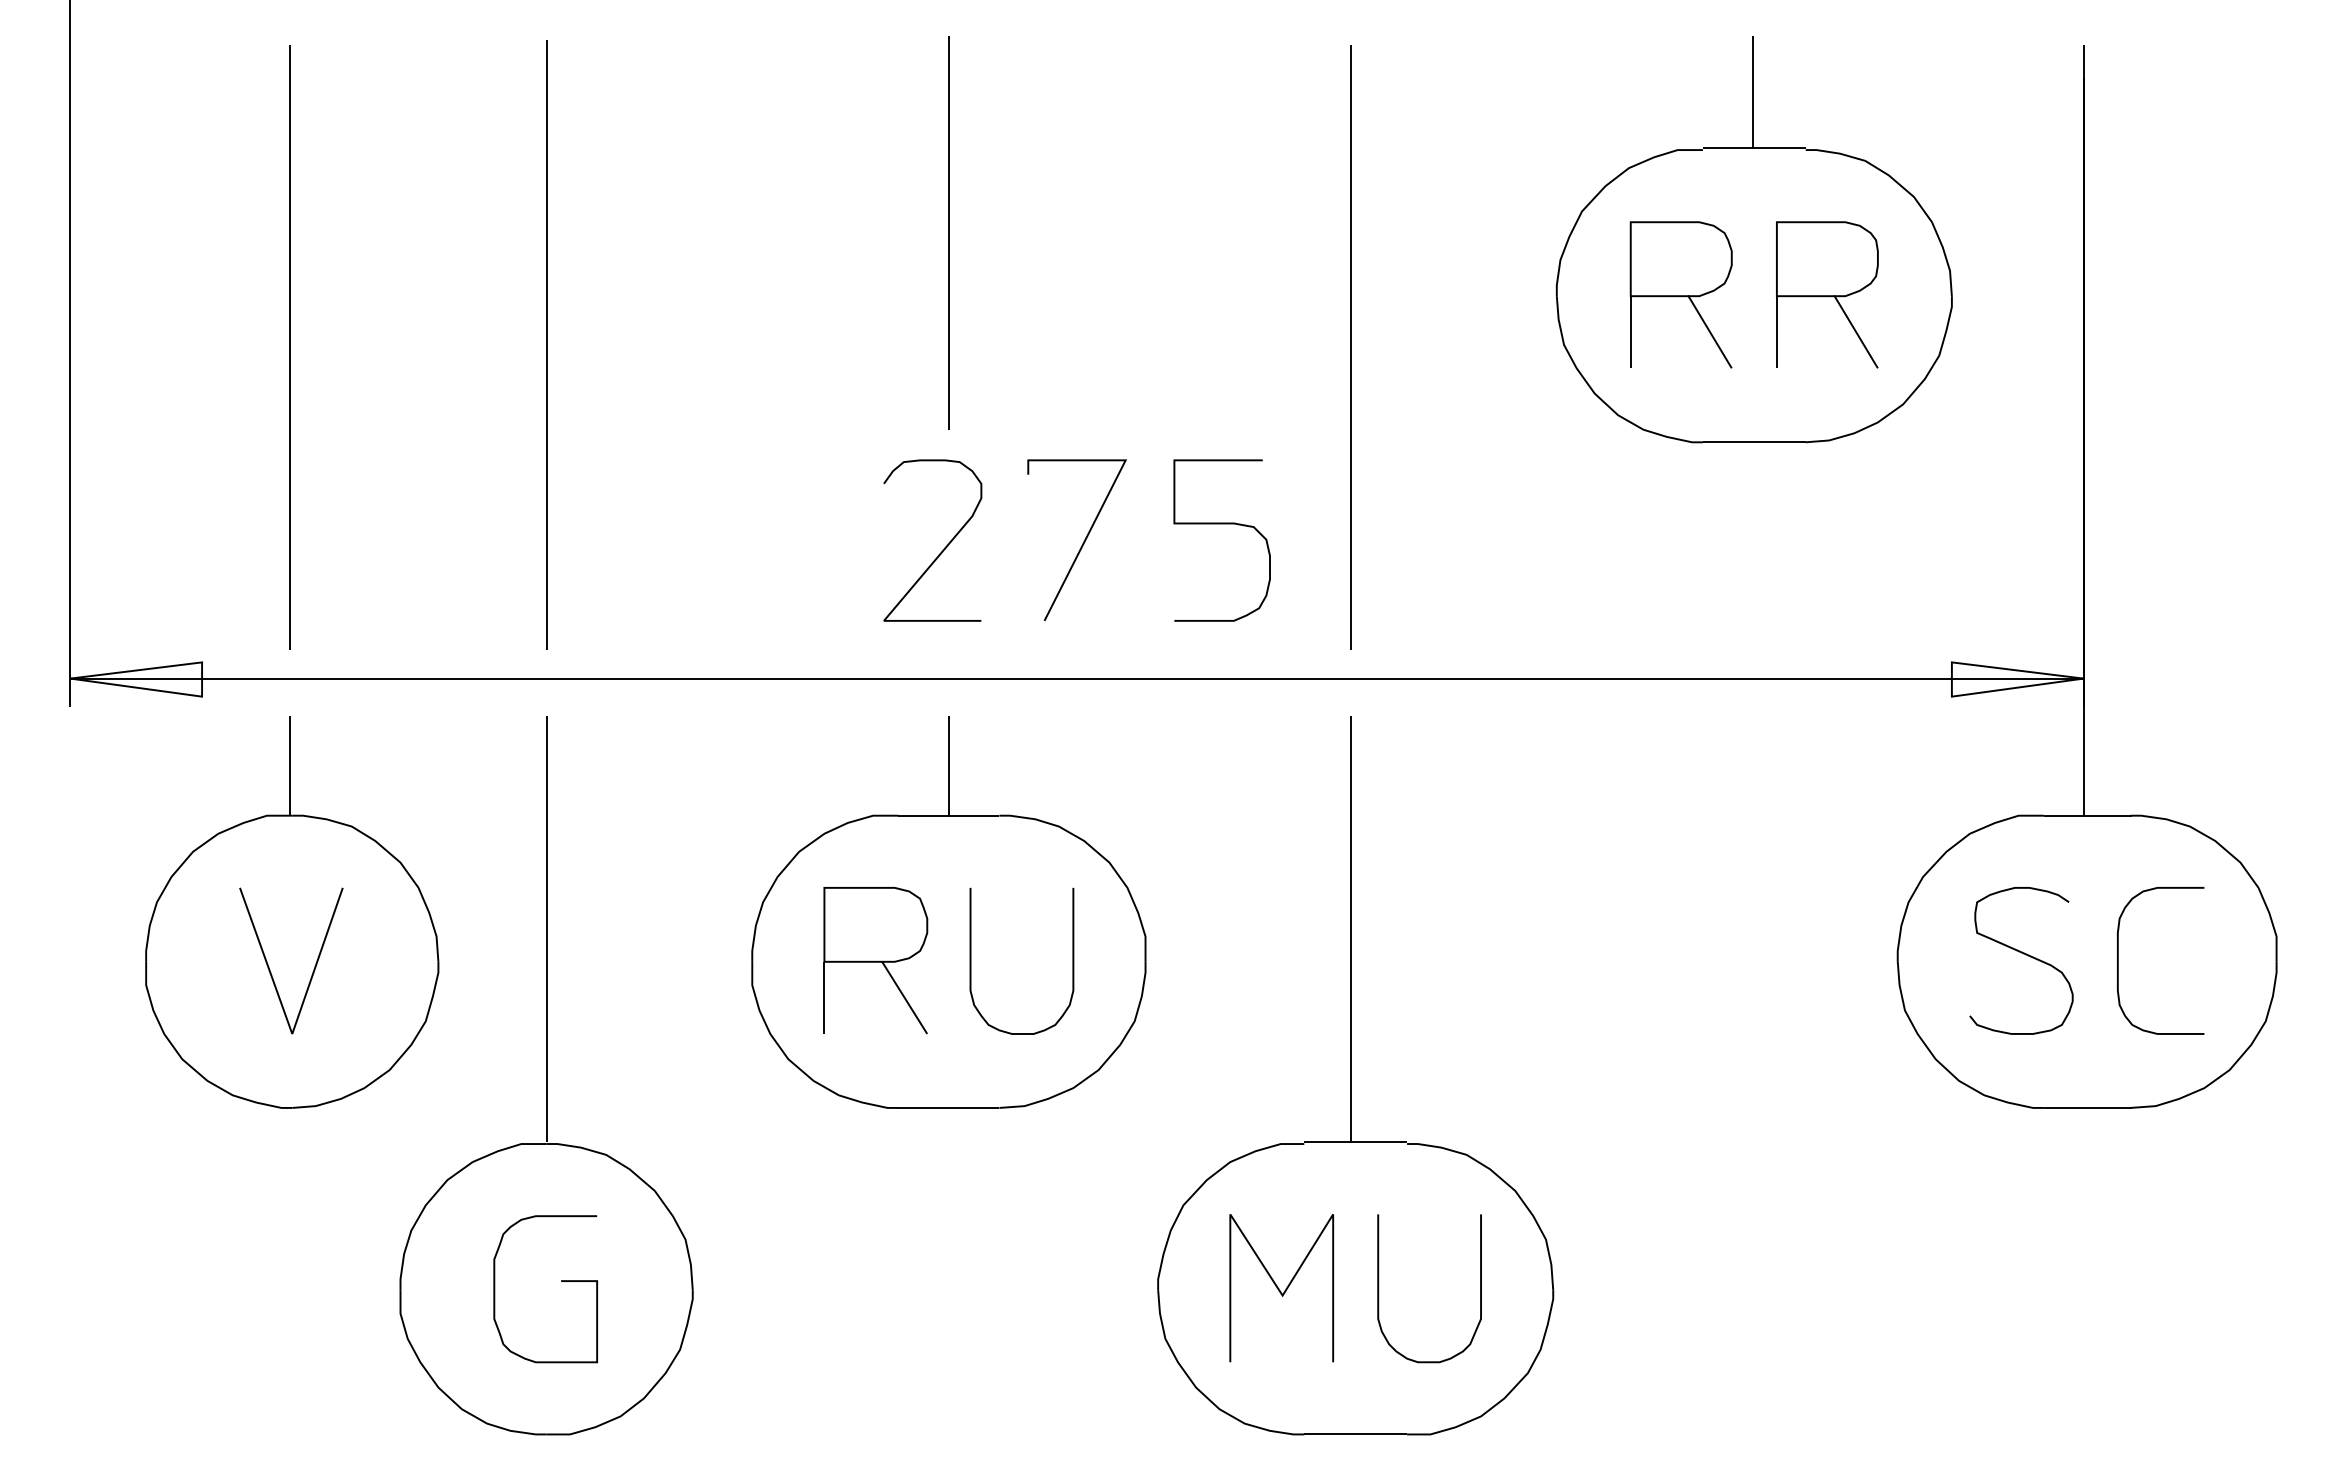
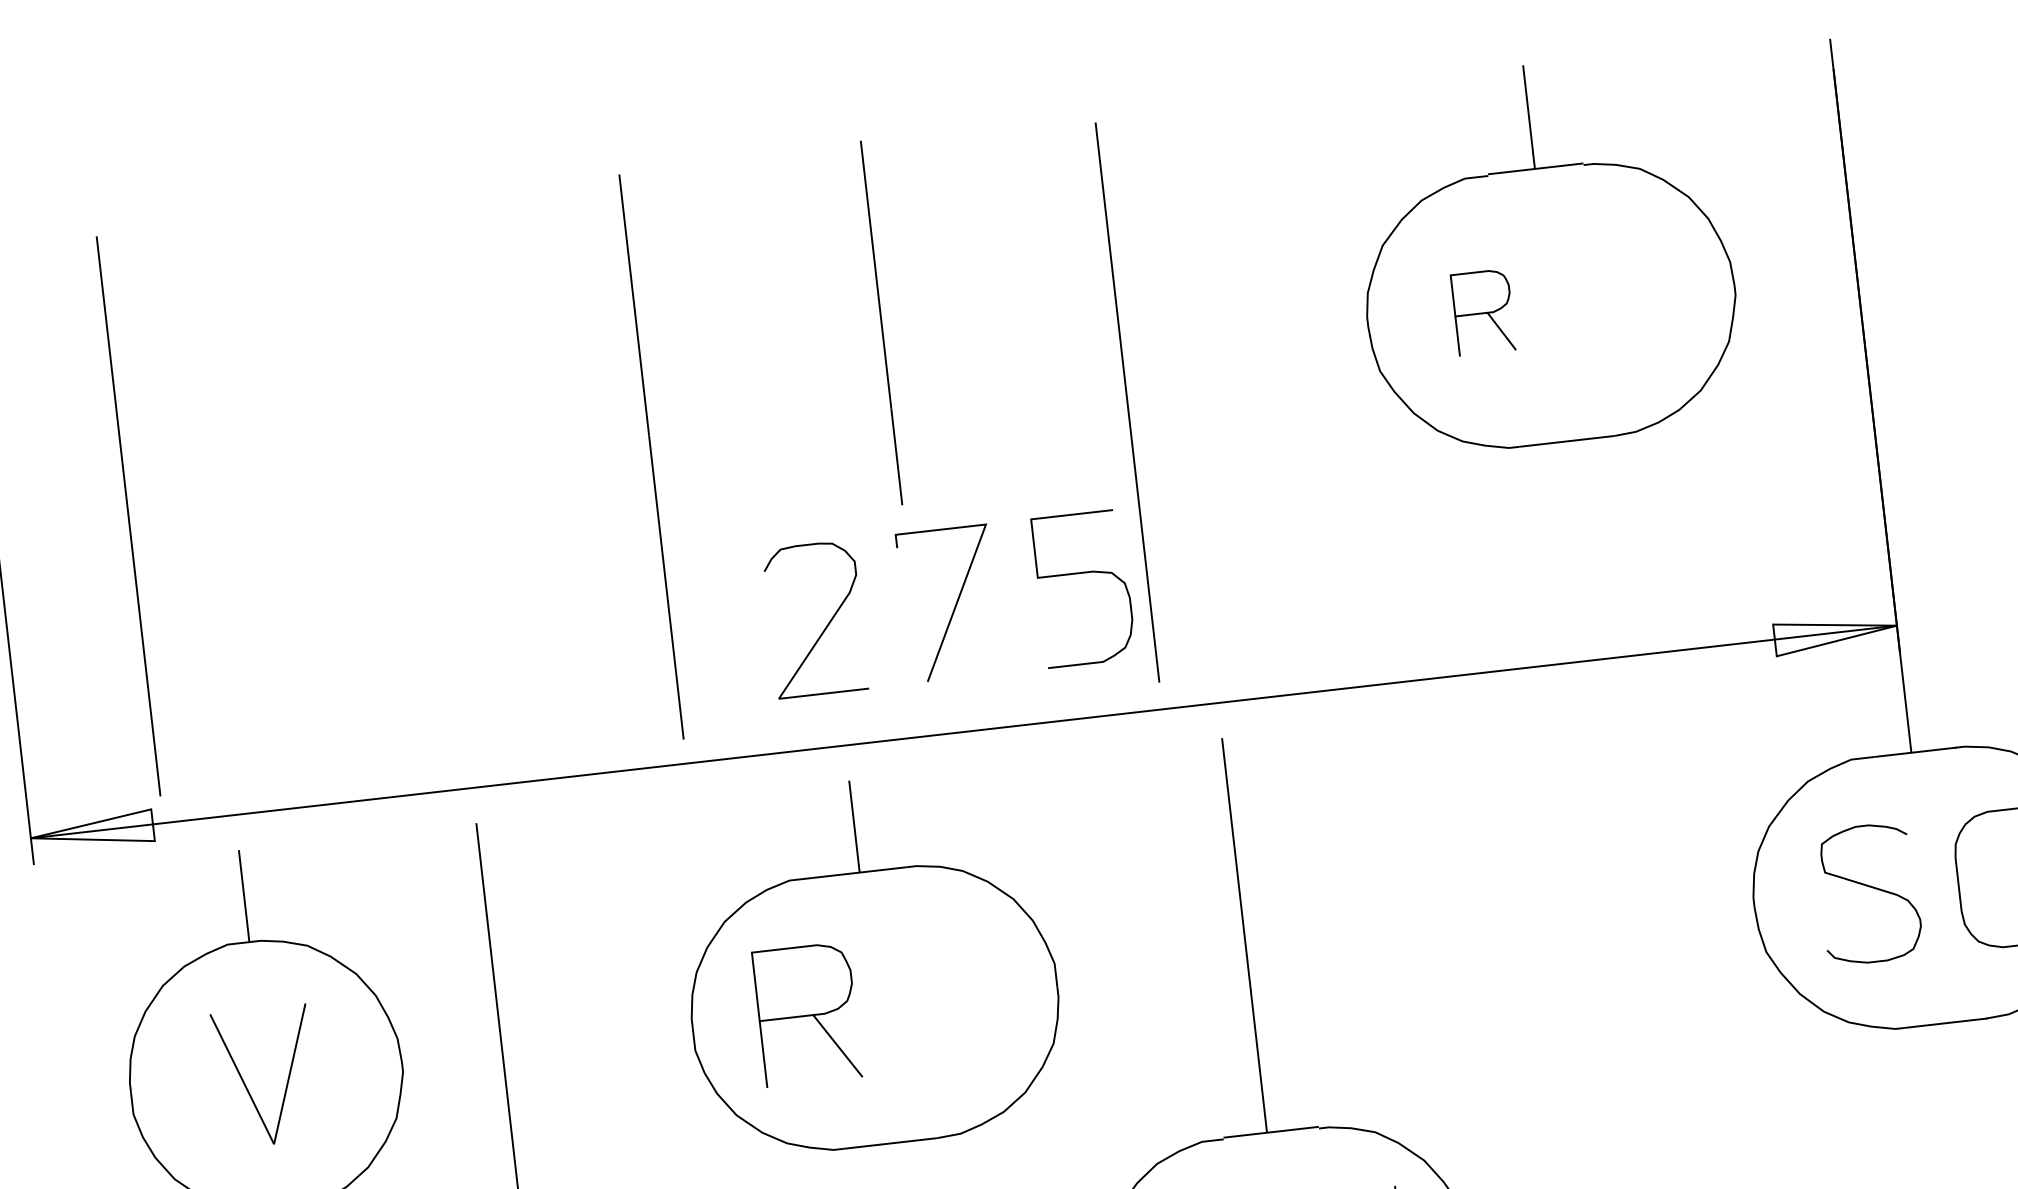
line: (948, 232) -> (881, 322), moved
part: (1680, 294) -> (1482, 312), size x0.6
part: (1827, 294) -> (1619, 296), removed
line: (546, 344) -> (651, 456), moved
line: (289, 347) -> (127, 516), moved
line: (1350, 347) -> (1126, 402), moved
curve: (971, 960) -> (895, 1004), removed

